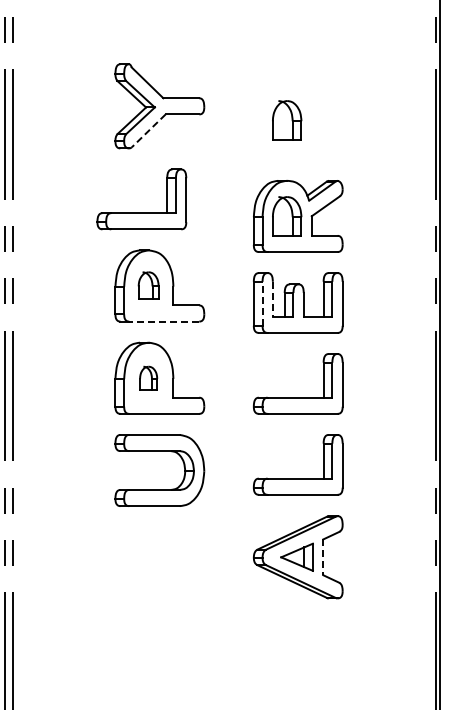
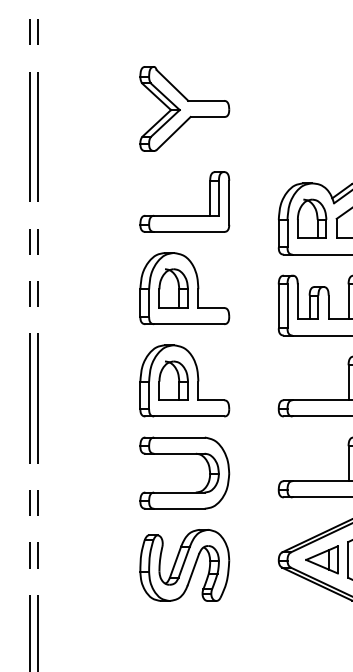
part: (287, 120) -> (312, 123), removed
line: (148, 130) -> (173, 133), dashed -> solid
part: (141, 212) -> (184, 215), moved
part: (148, 285) -> (173, 288), size x1.43
line: (272, 299) -> (297, 302), dashed -> solid
line: (262, 303) -> (287, 306), dashed -> solid
line: (163, 321) -> (188, 324), dashed -> solid
part: (148, 378) -> (173, 381), size x1.67
line: (323, 557) -> (348, 560), dashed -> solid
part: (159, 562) -> (184, 565), added

